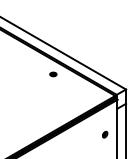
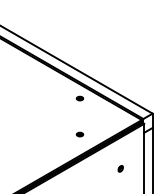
part: (52, 110) -> (79, 134), added
part: (104, 134) -> (120, 168), moved

